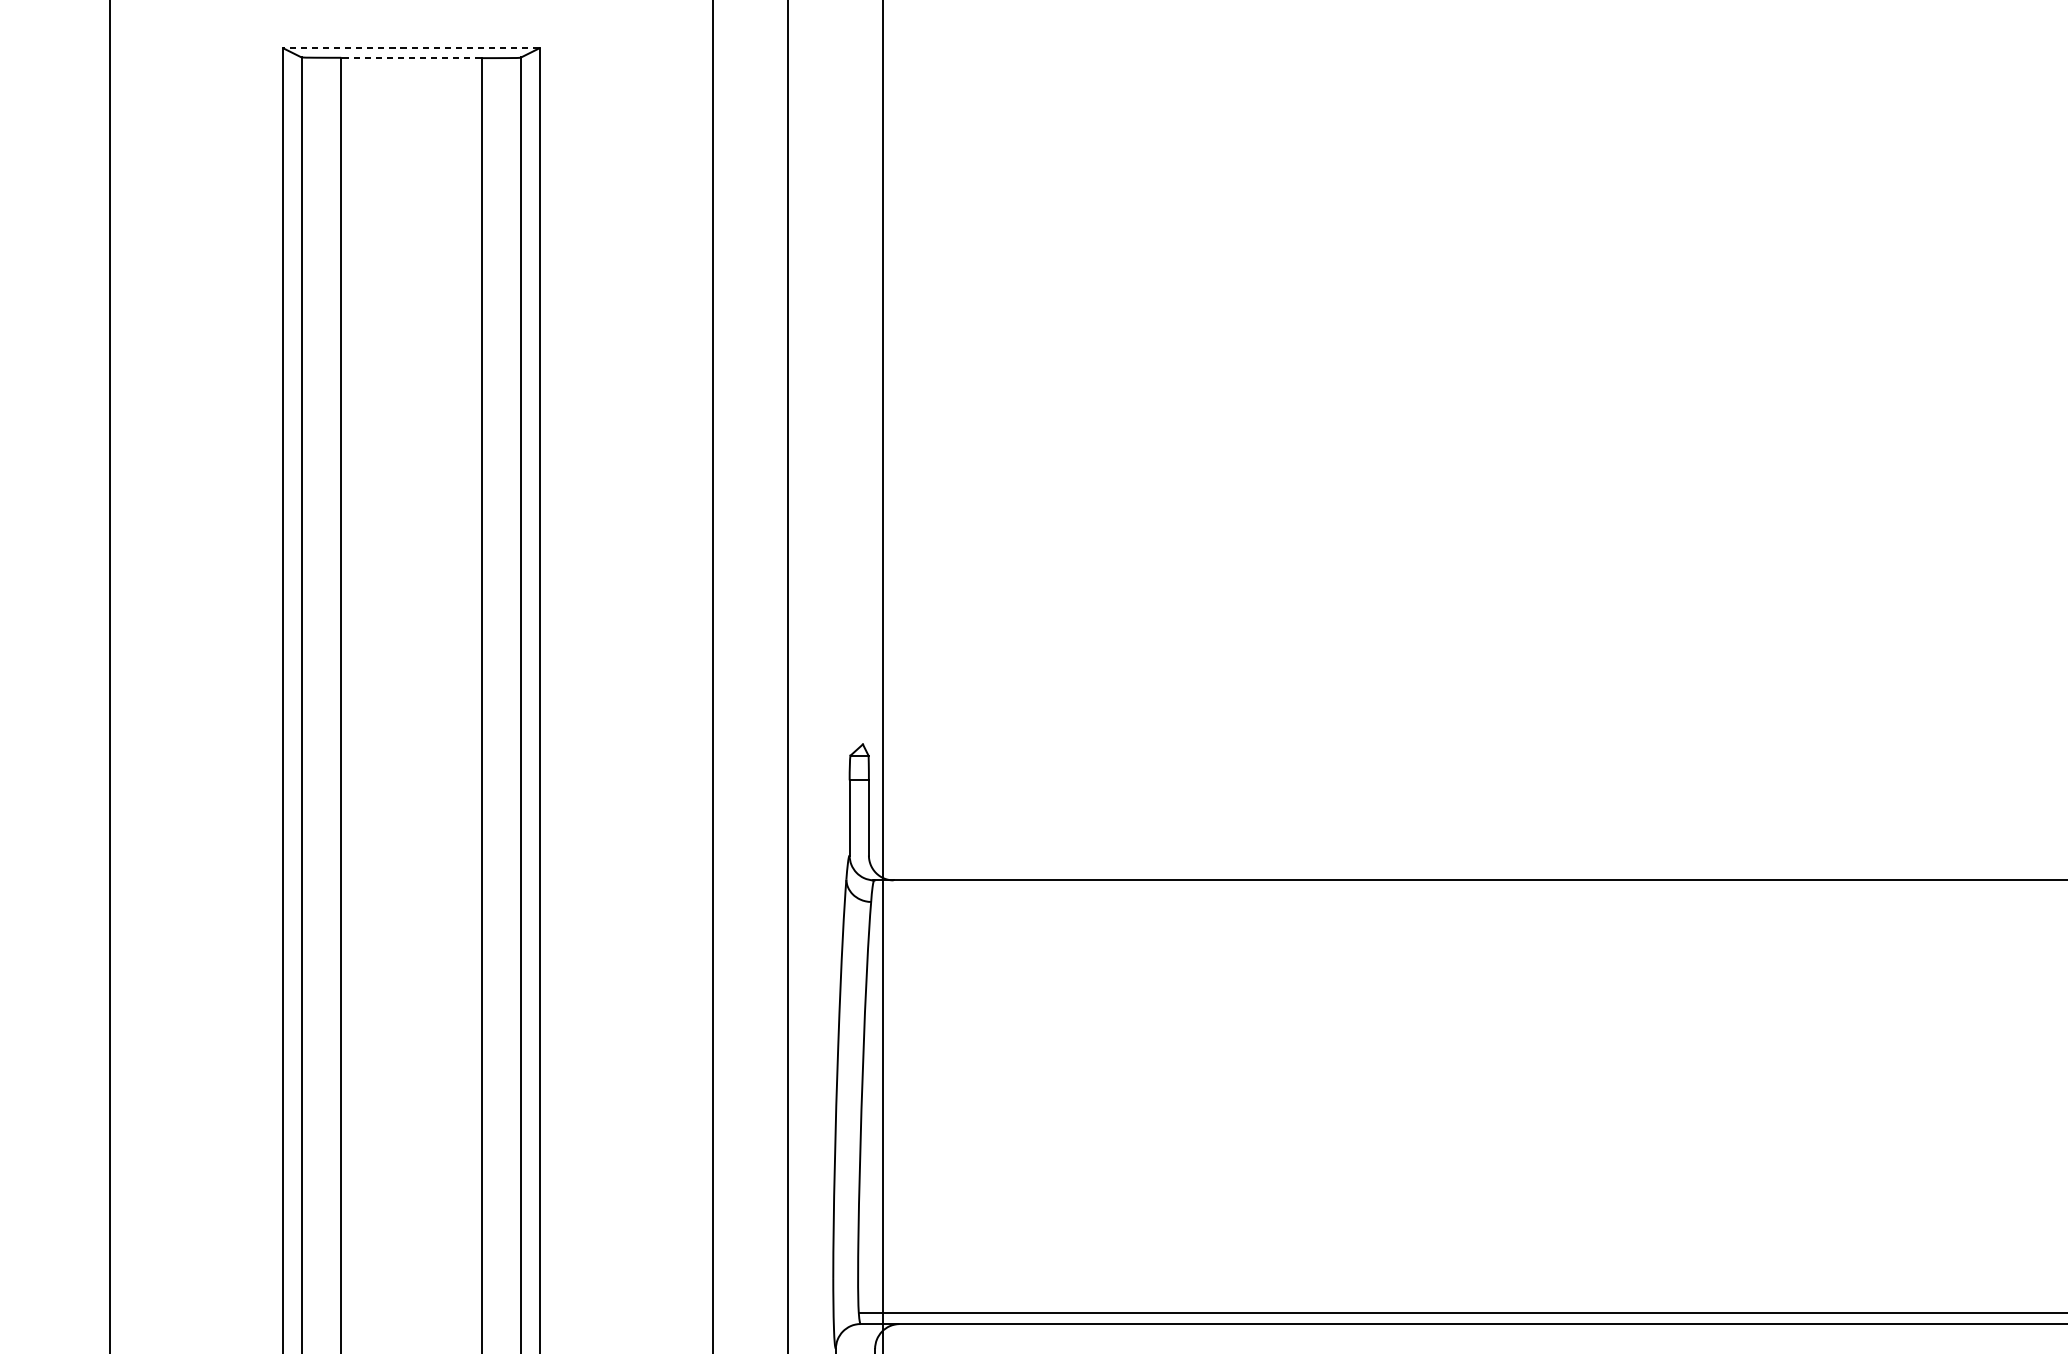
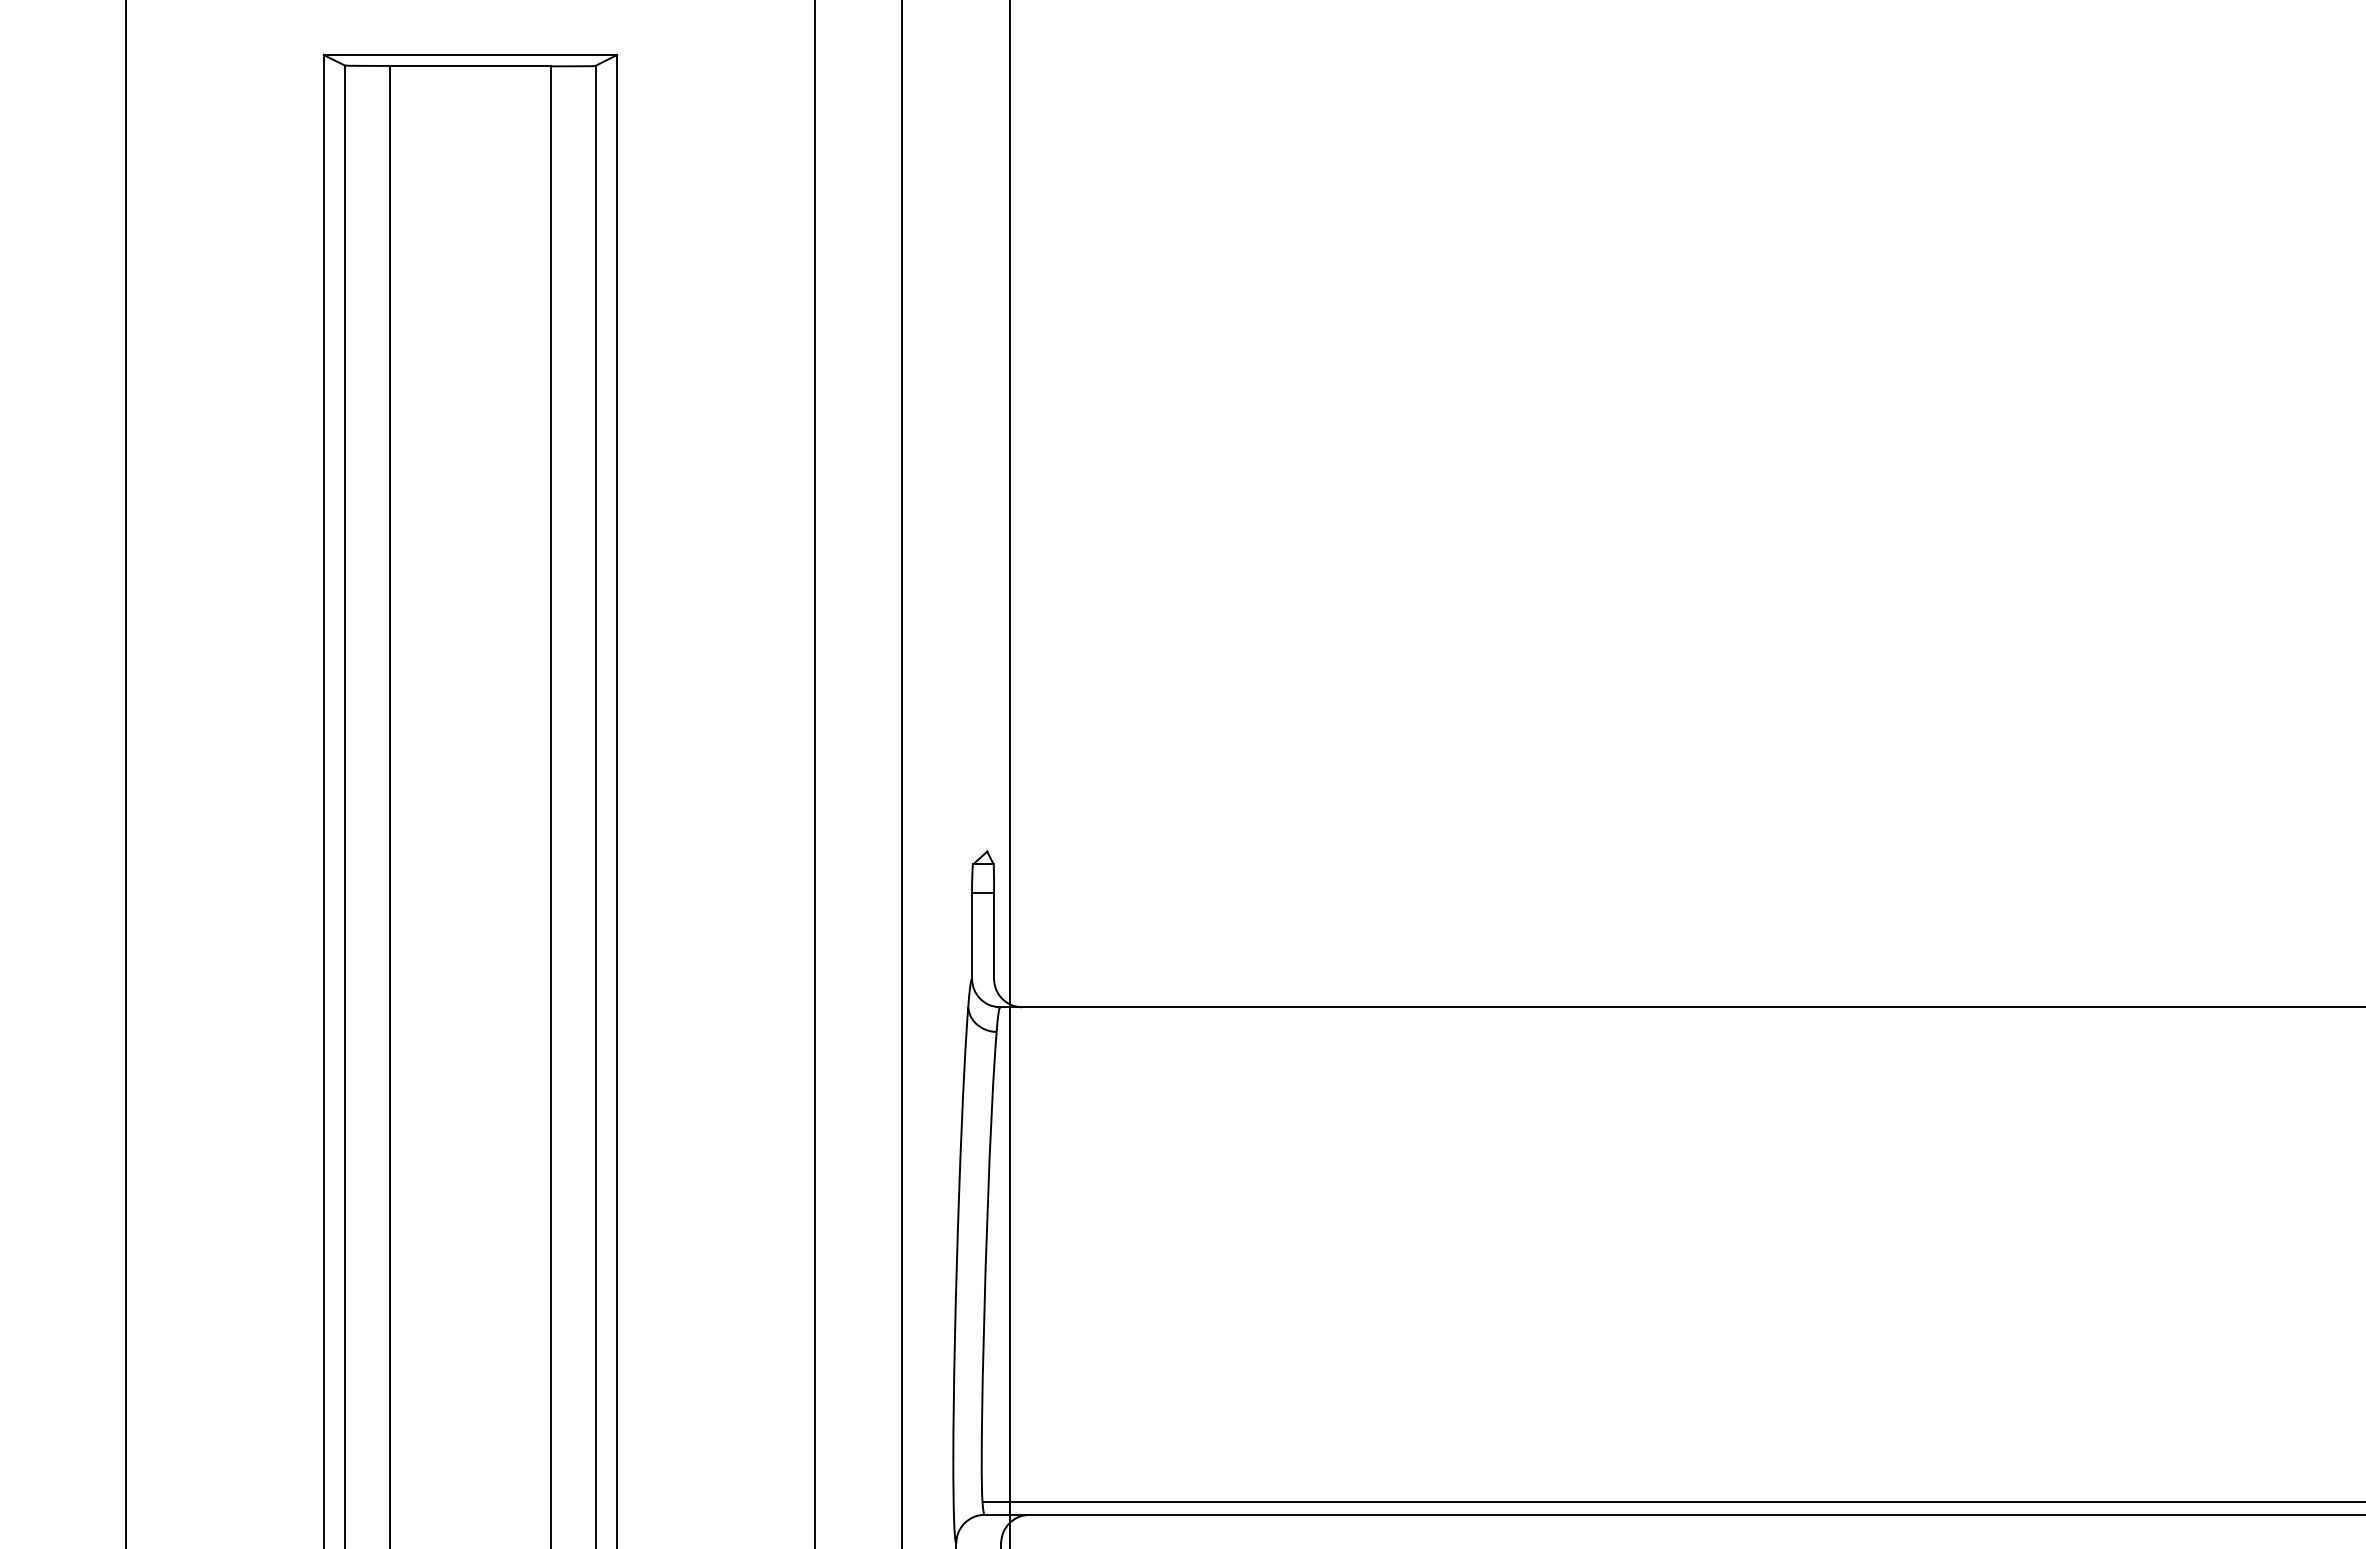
line: (411, 48) -> (470, 55), dashed -> solid
line: (411, 57) -> (470, 65), dashed -> solid

